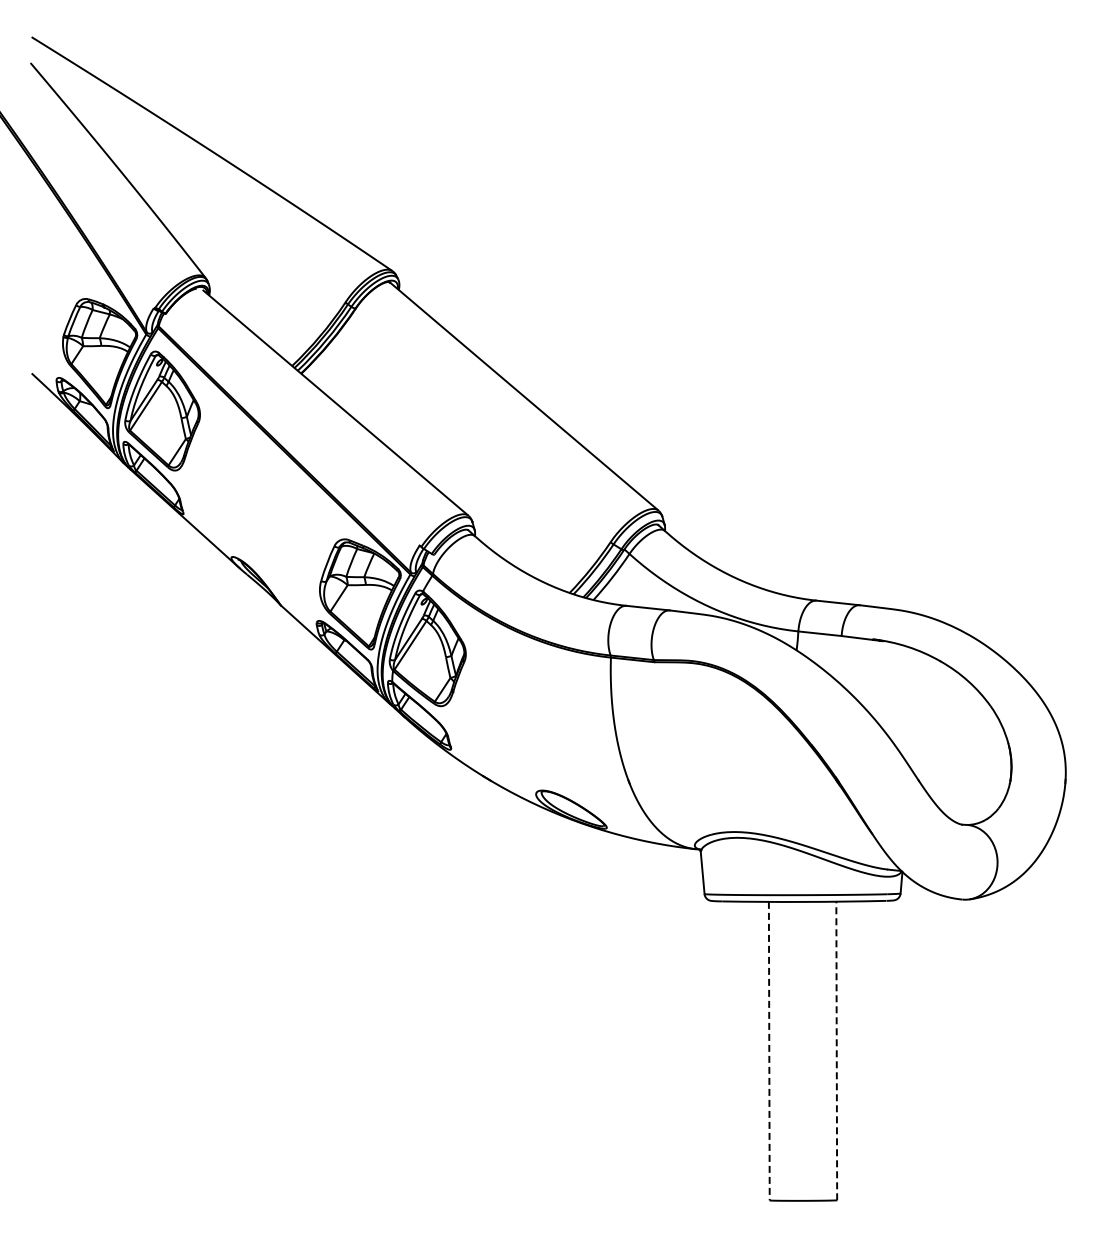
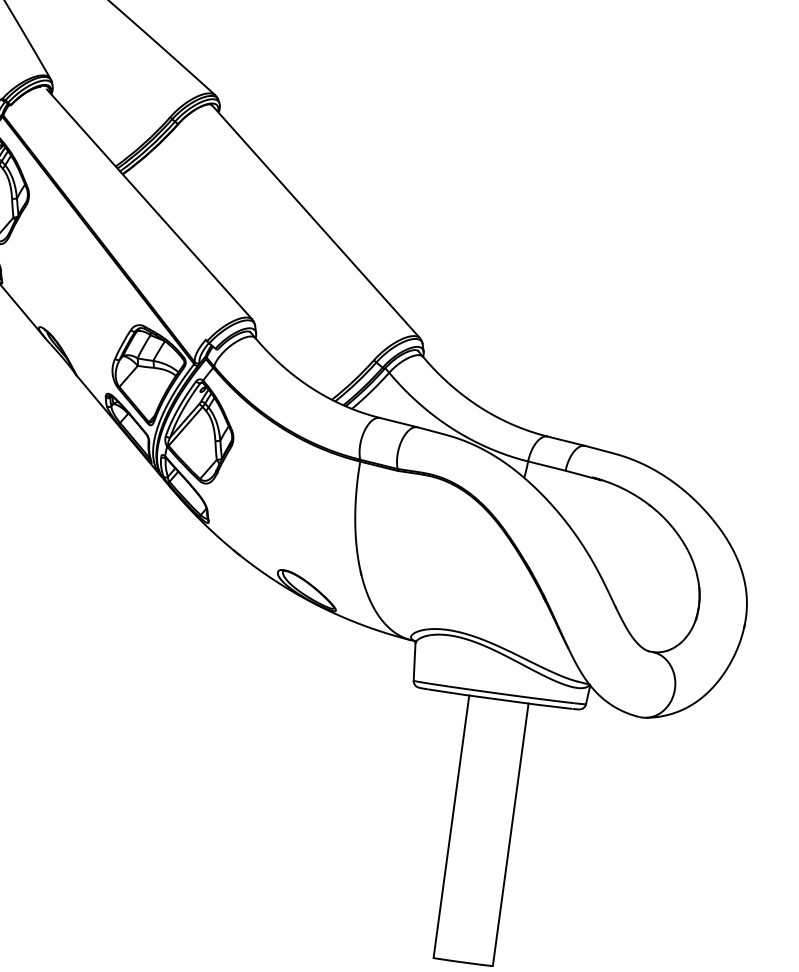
line: (836, 1050) -> (510, 834), dashed -> solid
line: (769, 1051) -> (451, 827), dashed -> solid

